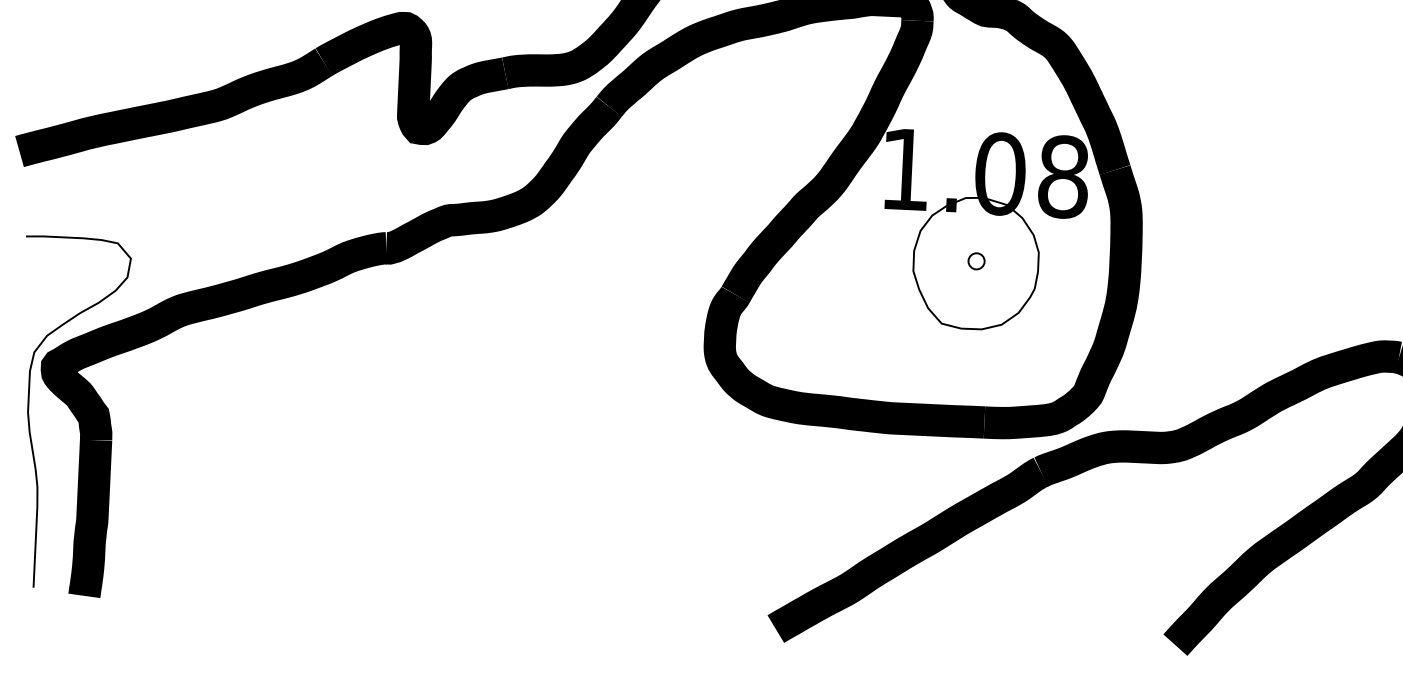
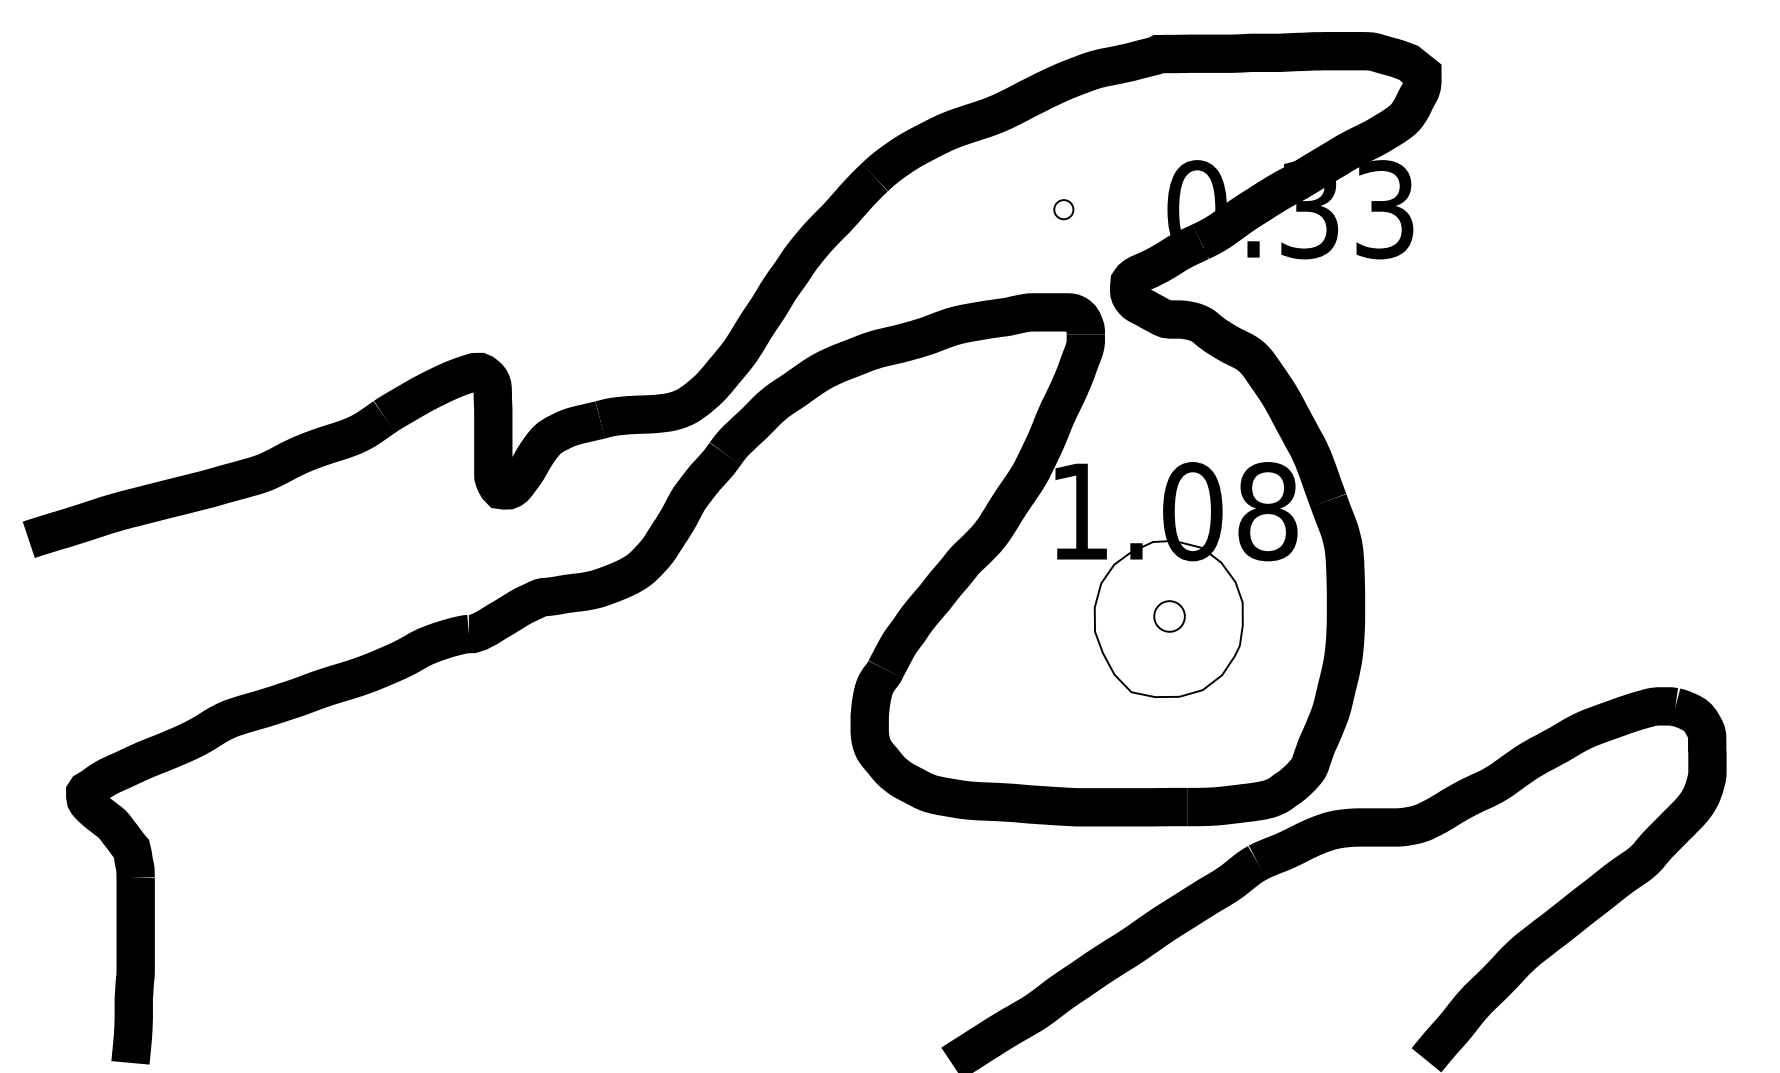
part: (975, 261) -> (1168, 616), size x1.6
curve: (29, 417) -> (55, 854), removed

